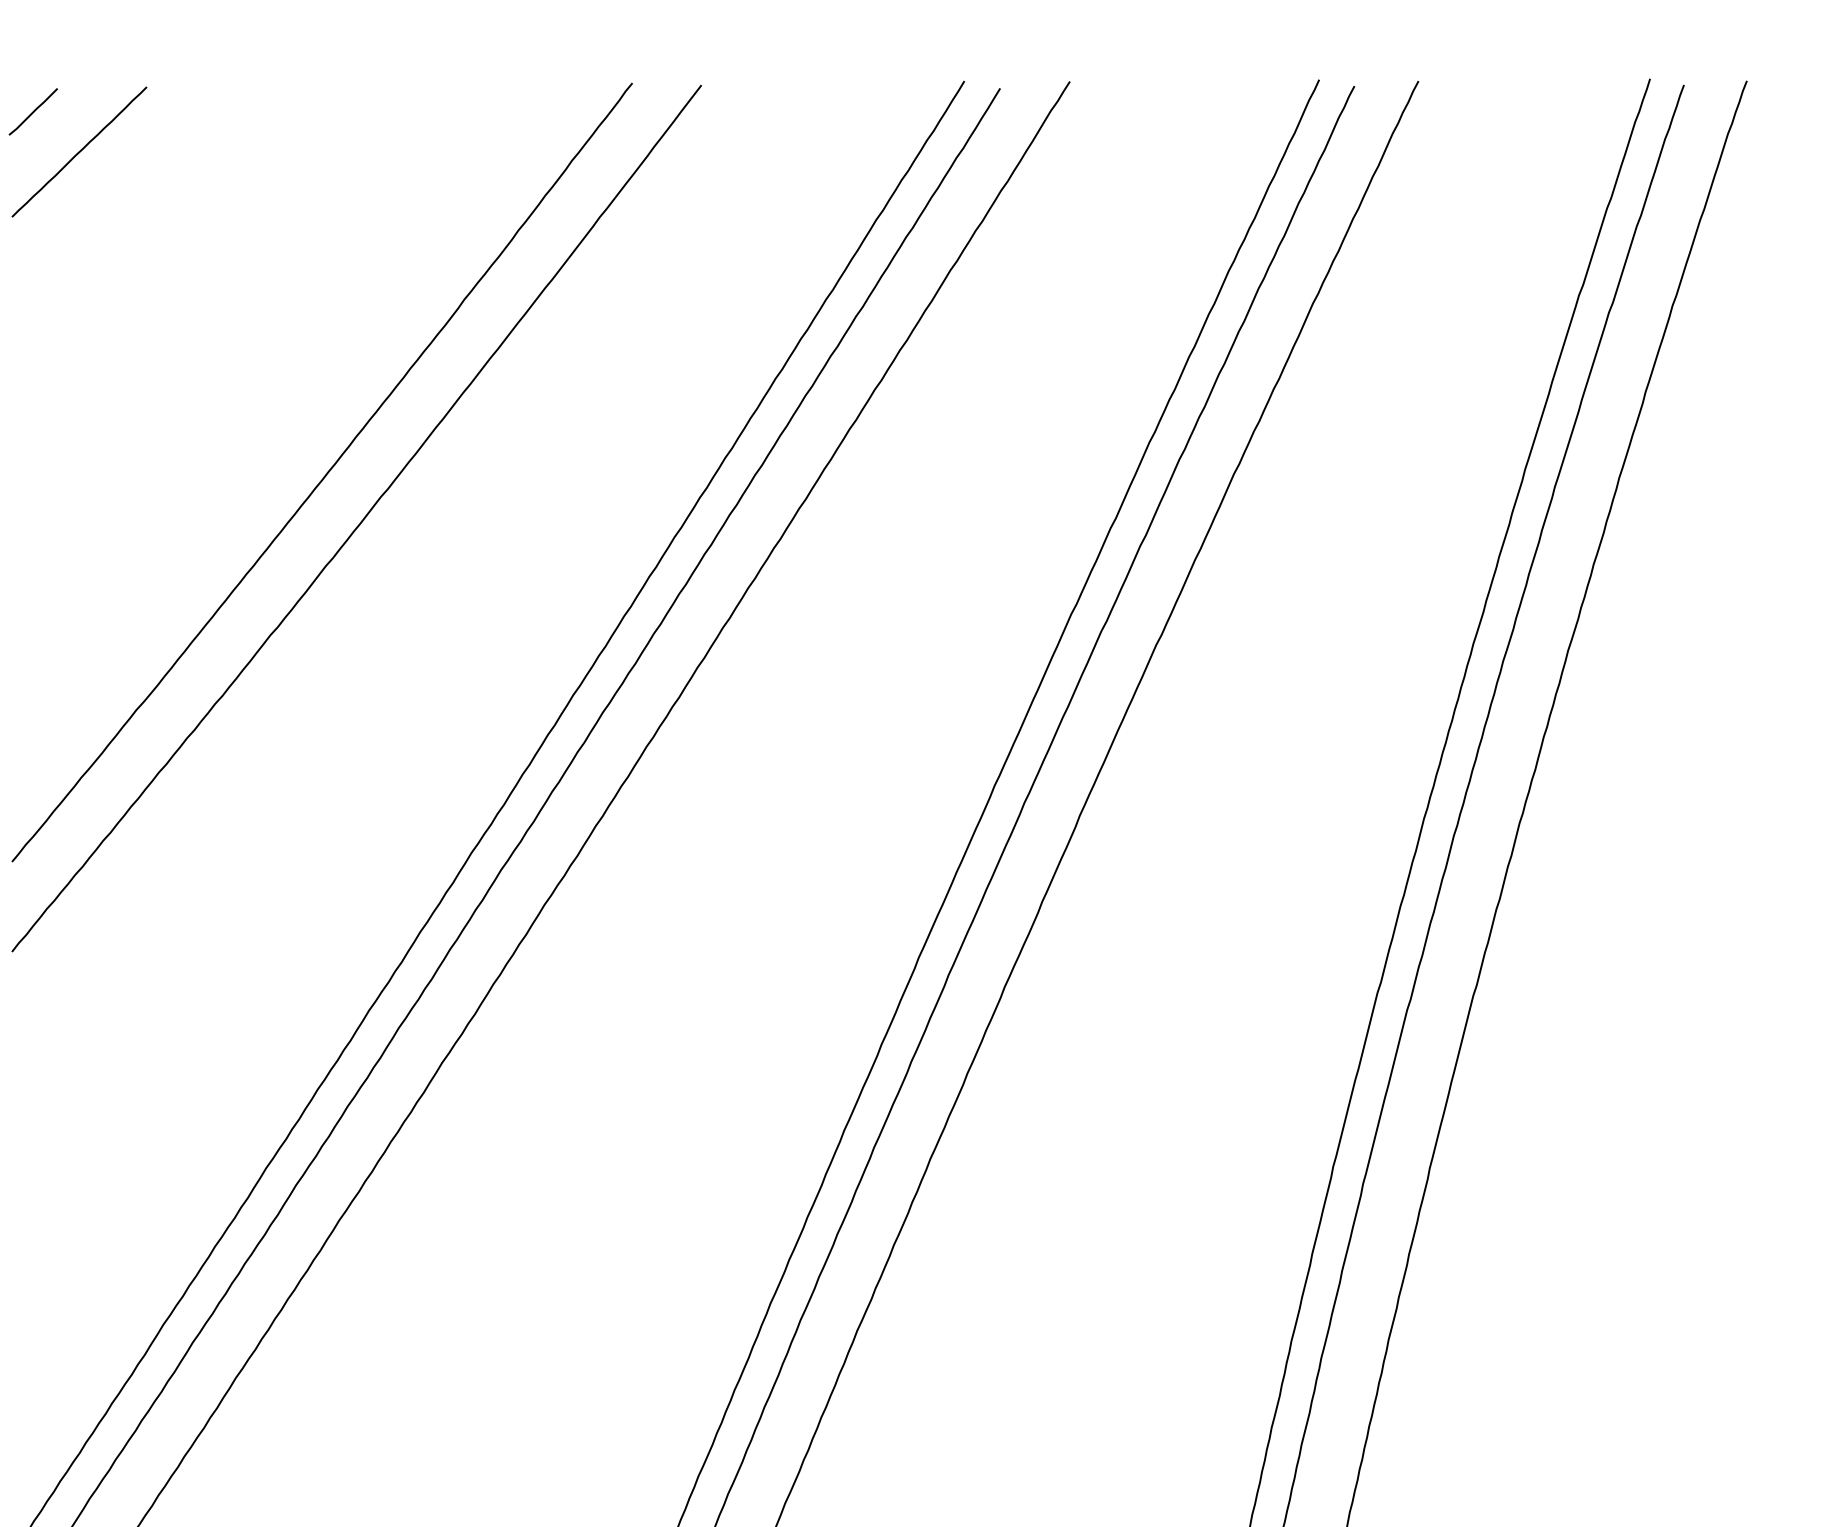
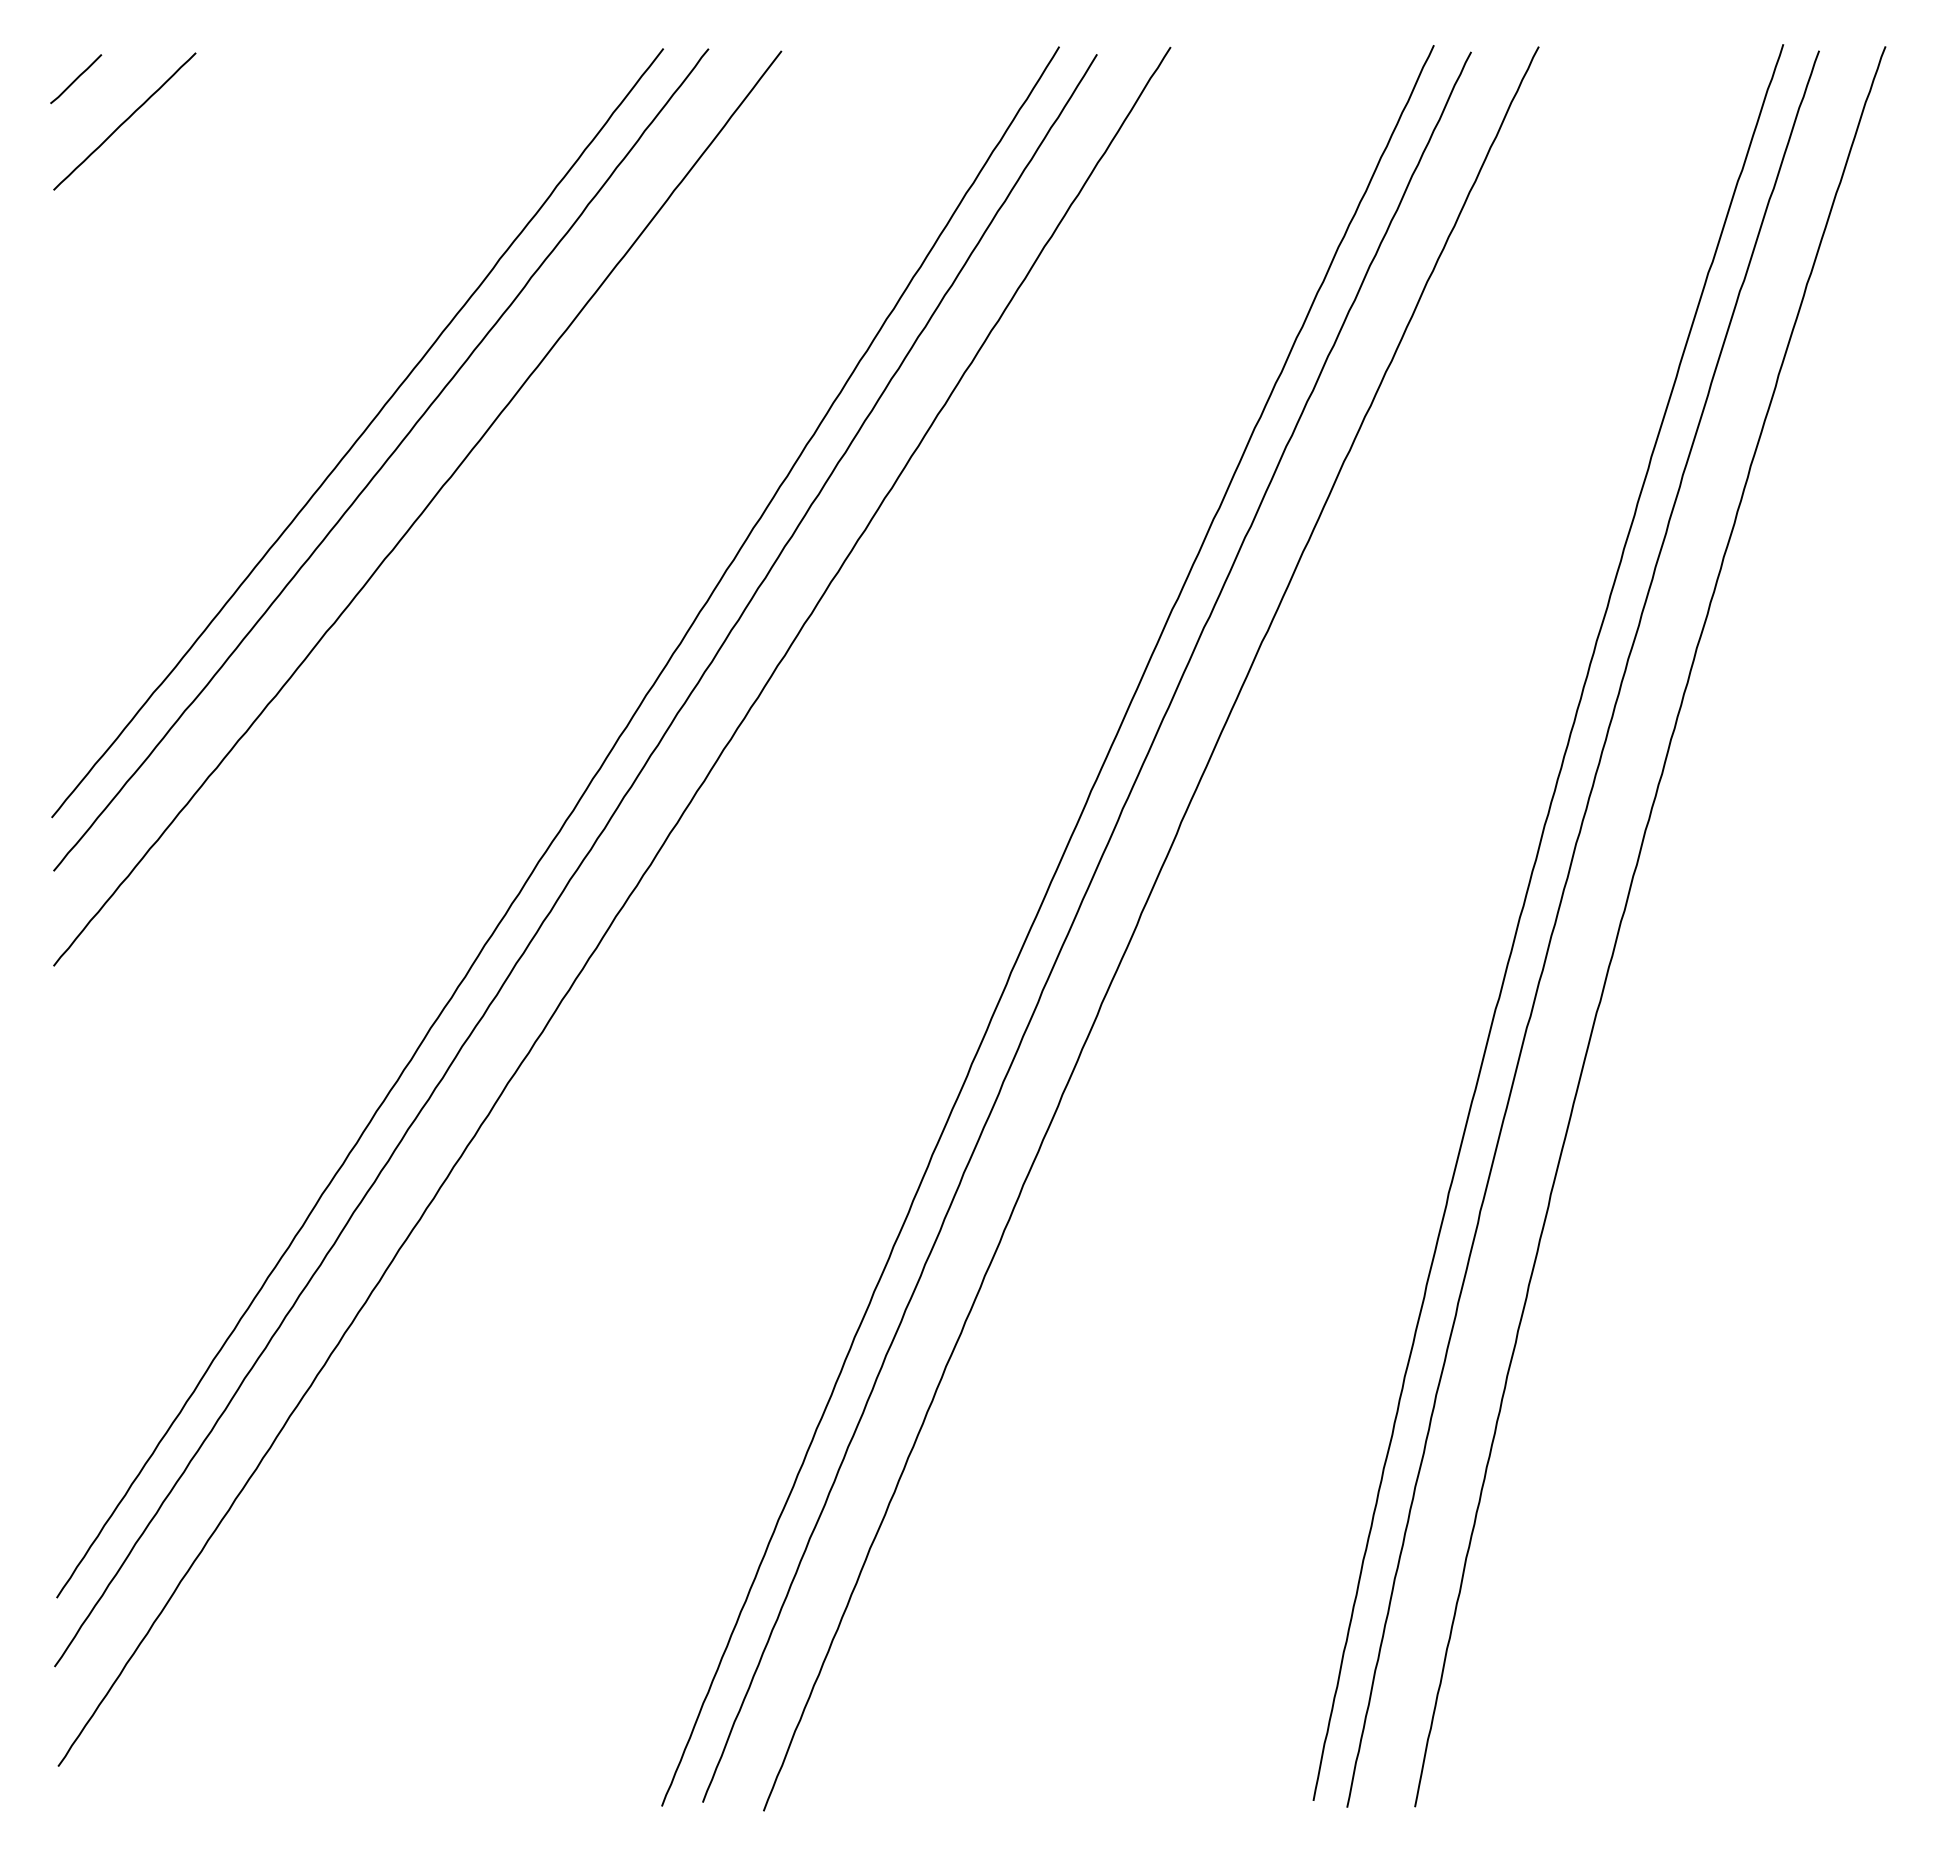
curve: (301, 449) -> (359, 435), added

